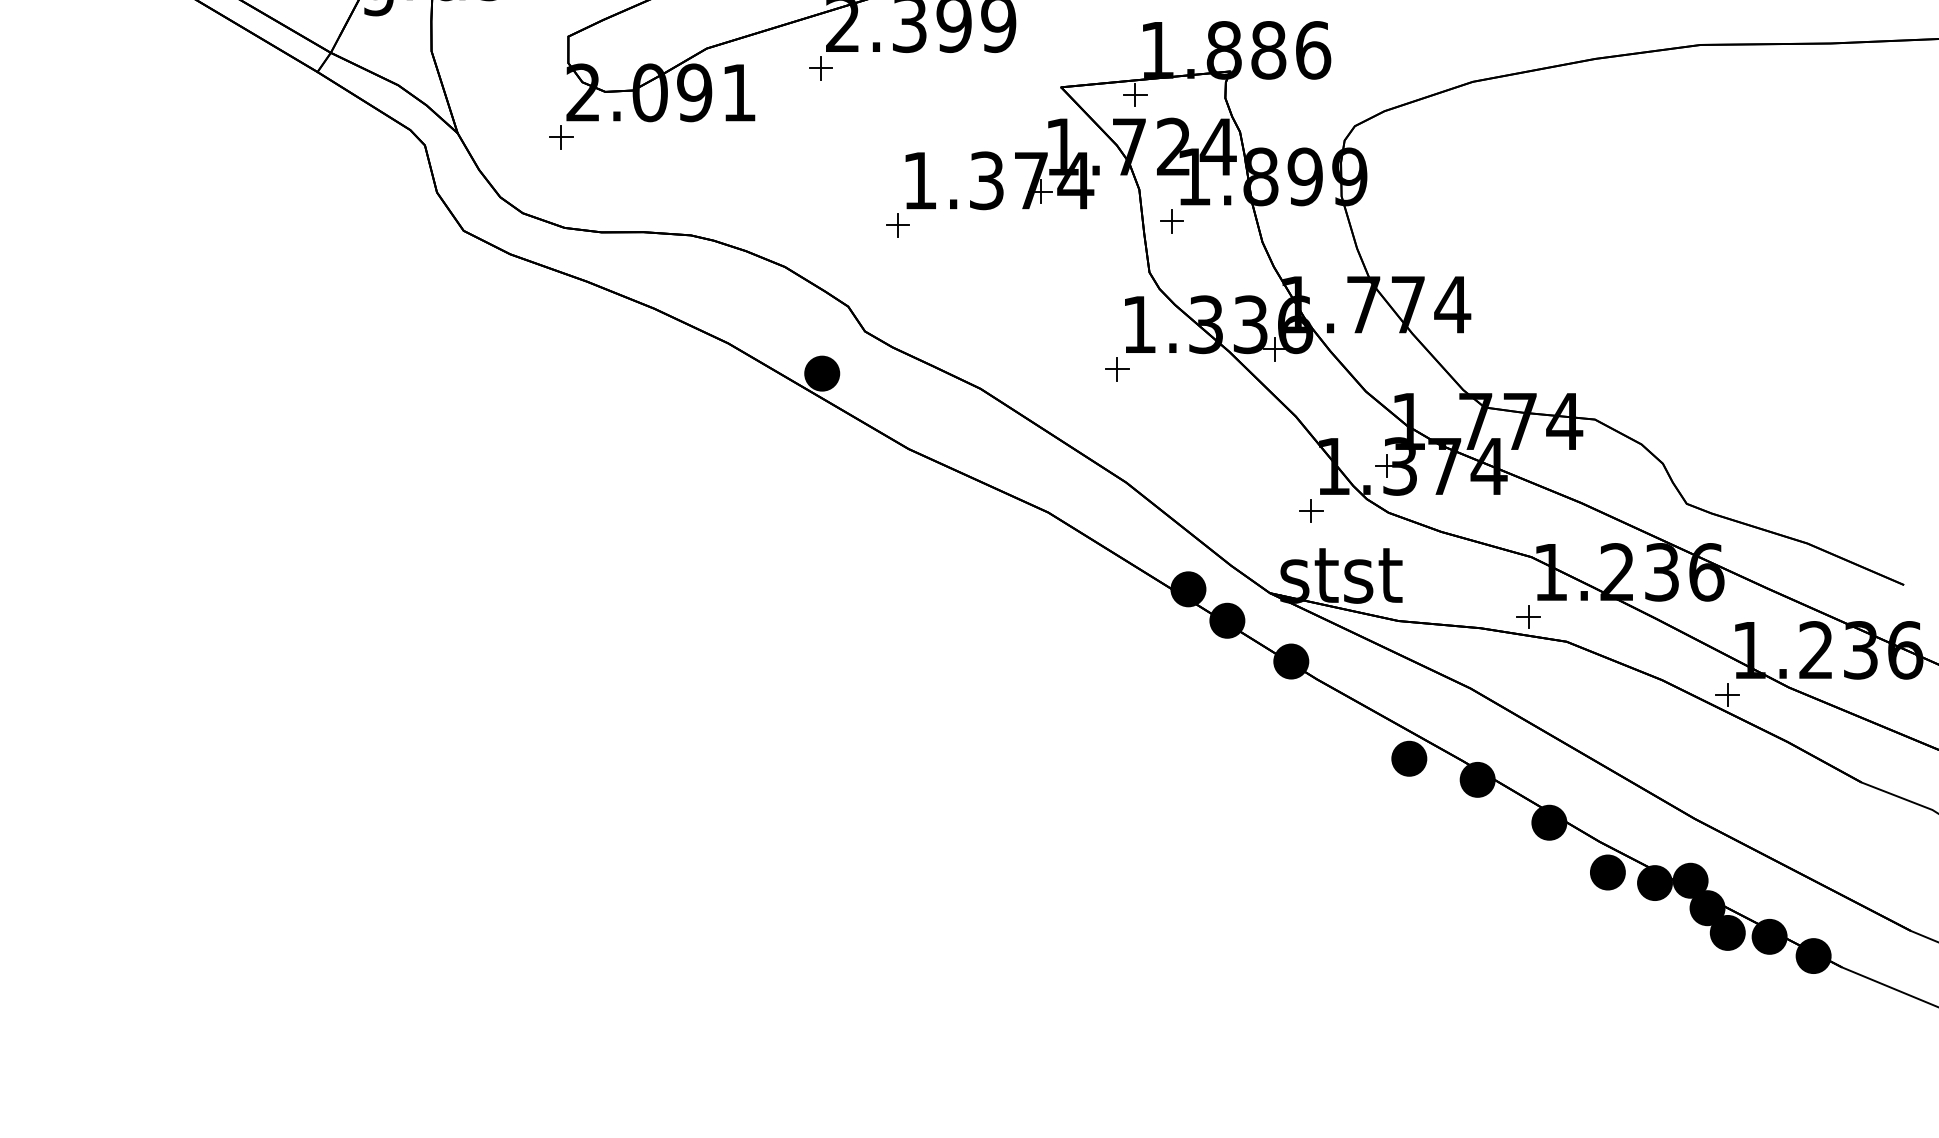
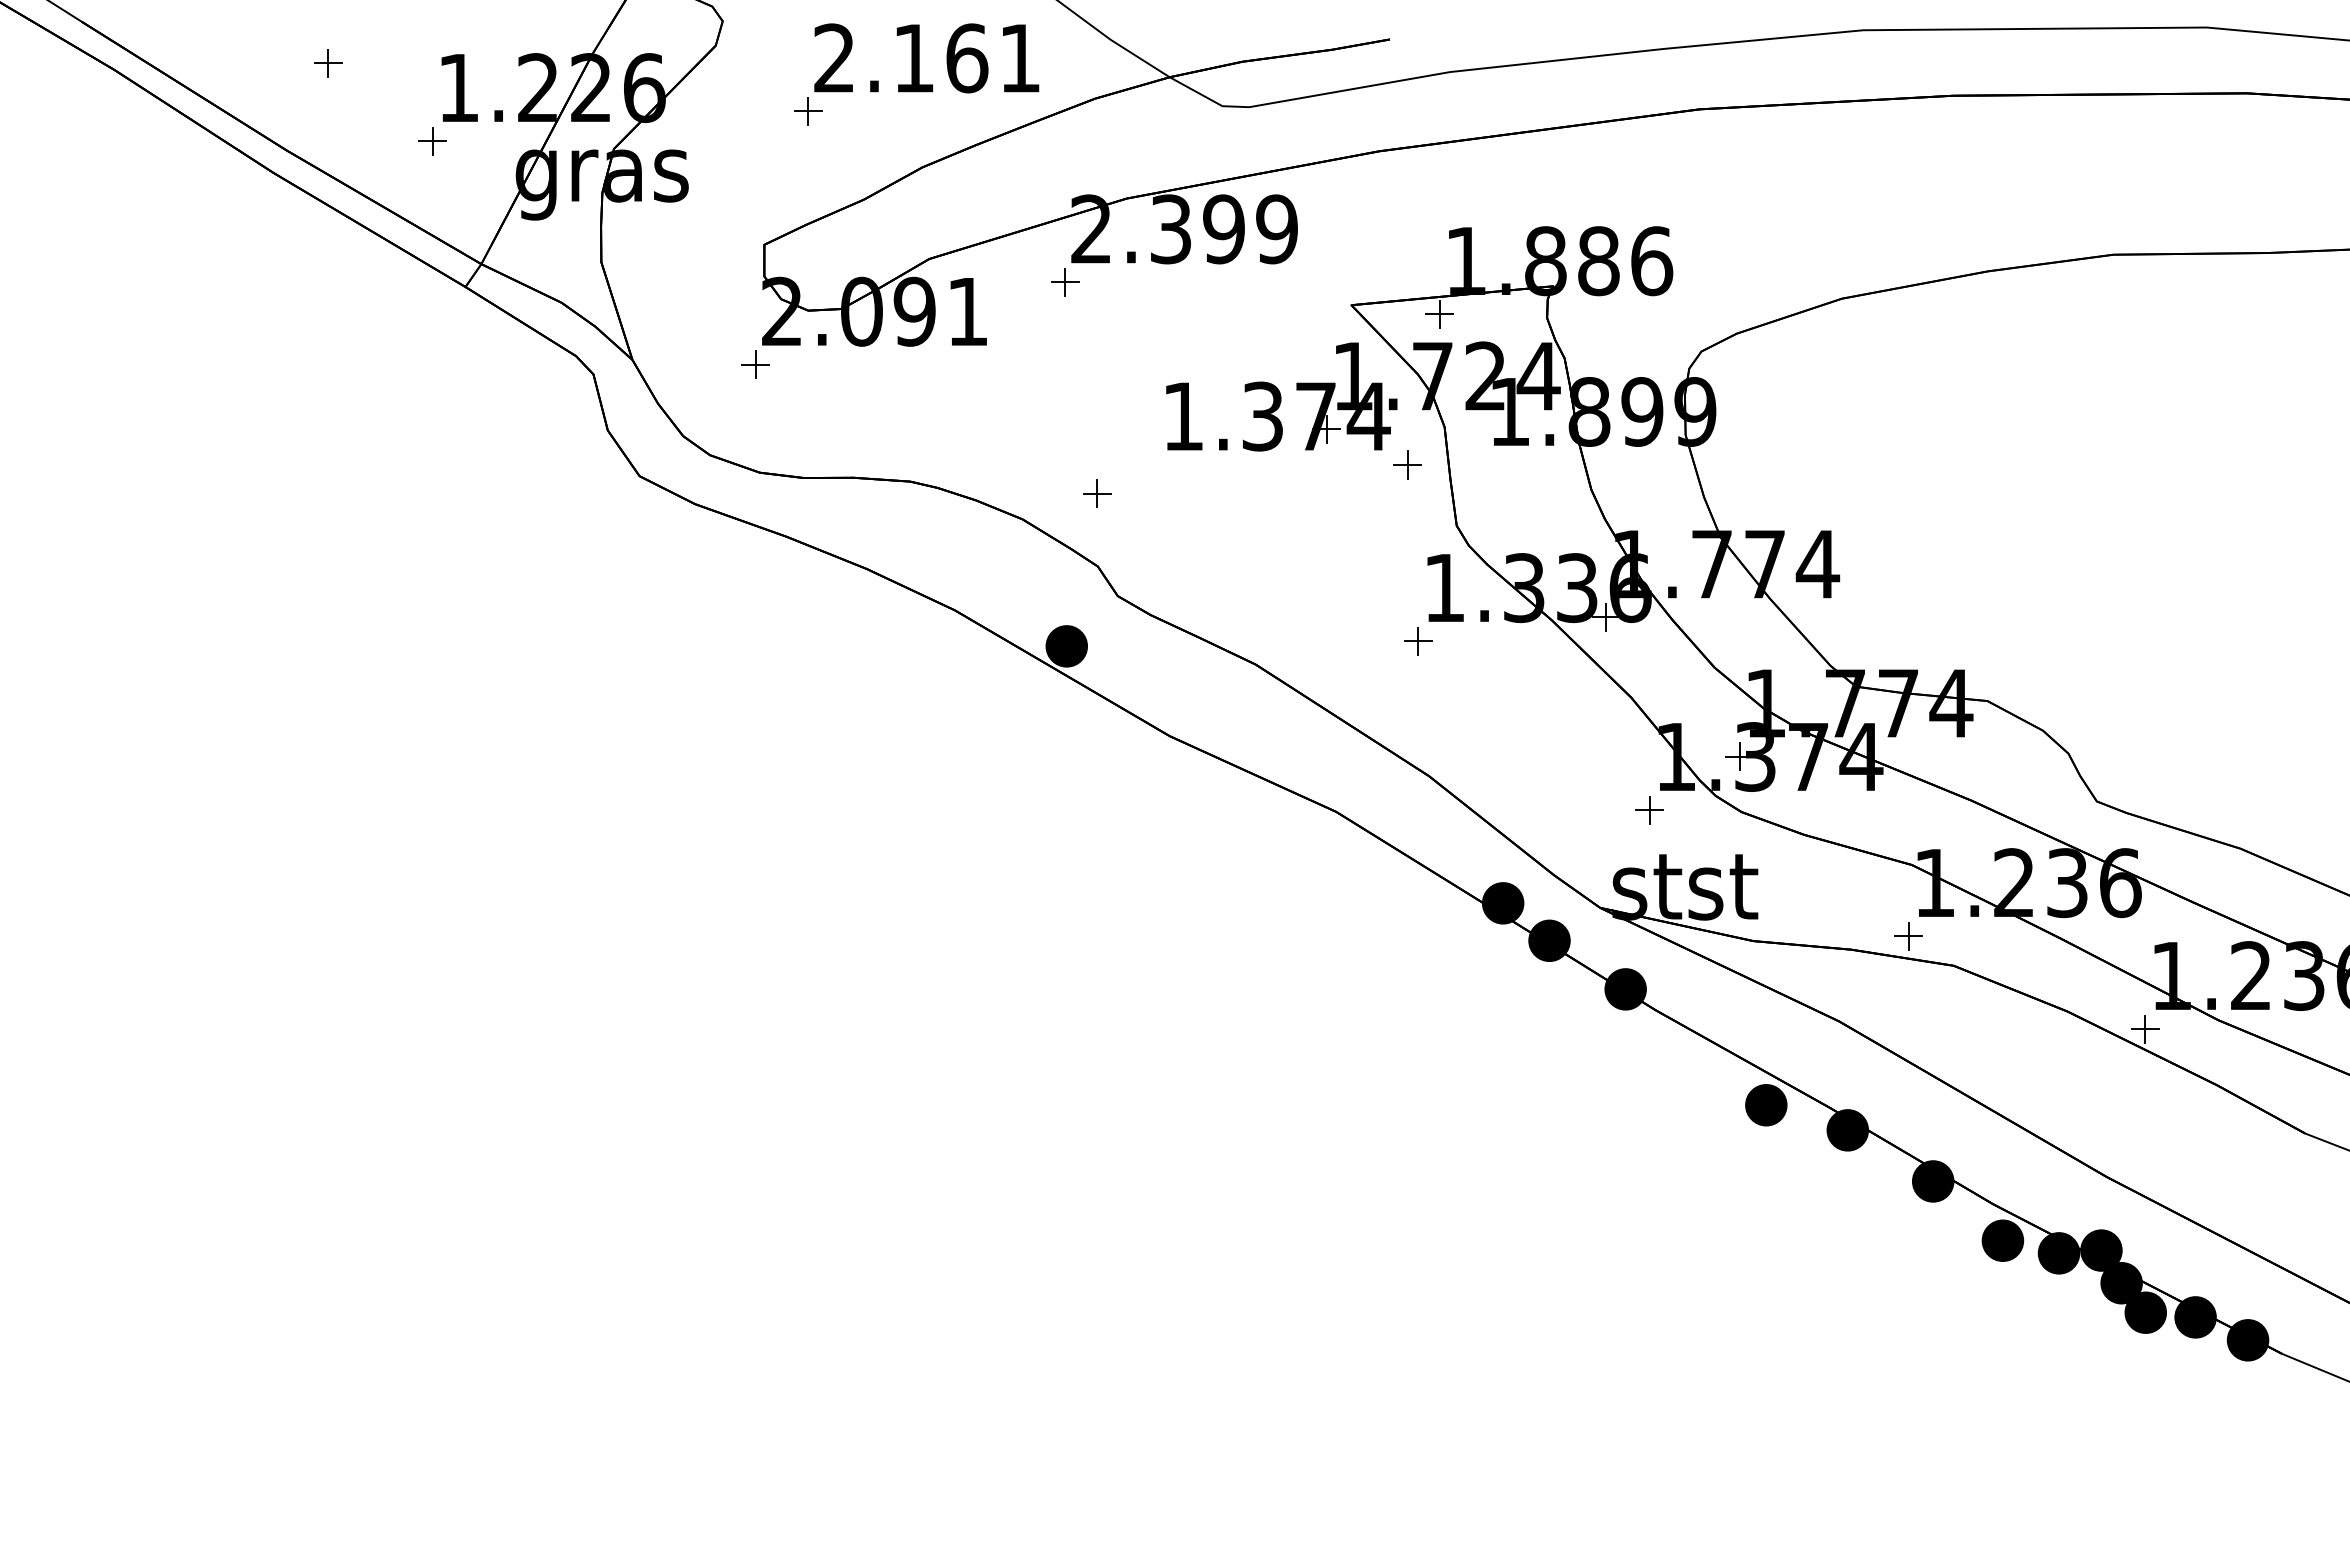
part: (1171, 221) -> (1407, 464), moved
part: (898, 225) -> (1097, 493), moved

